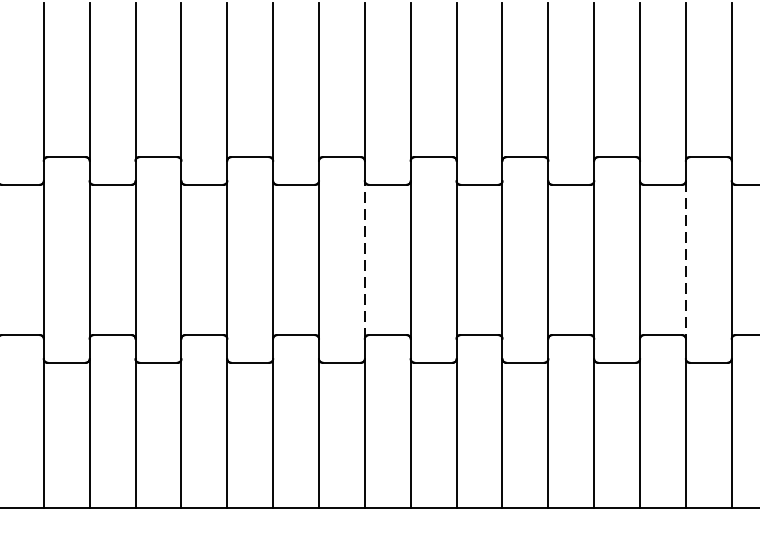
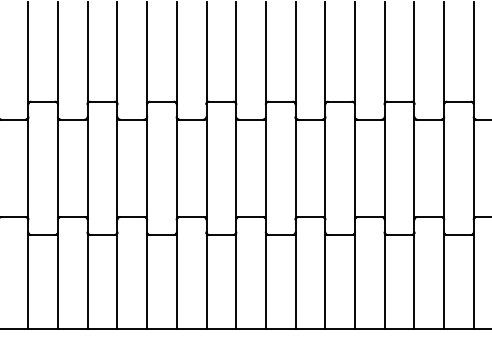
line: (365, 258) -> (236, 167), dashed -> solid
line: (686, 260) -> (444, 168), dashed -> solid

